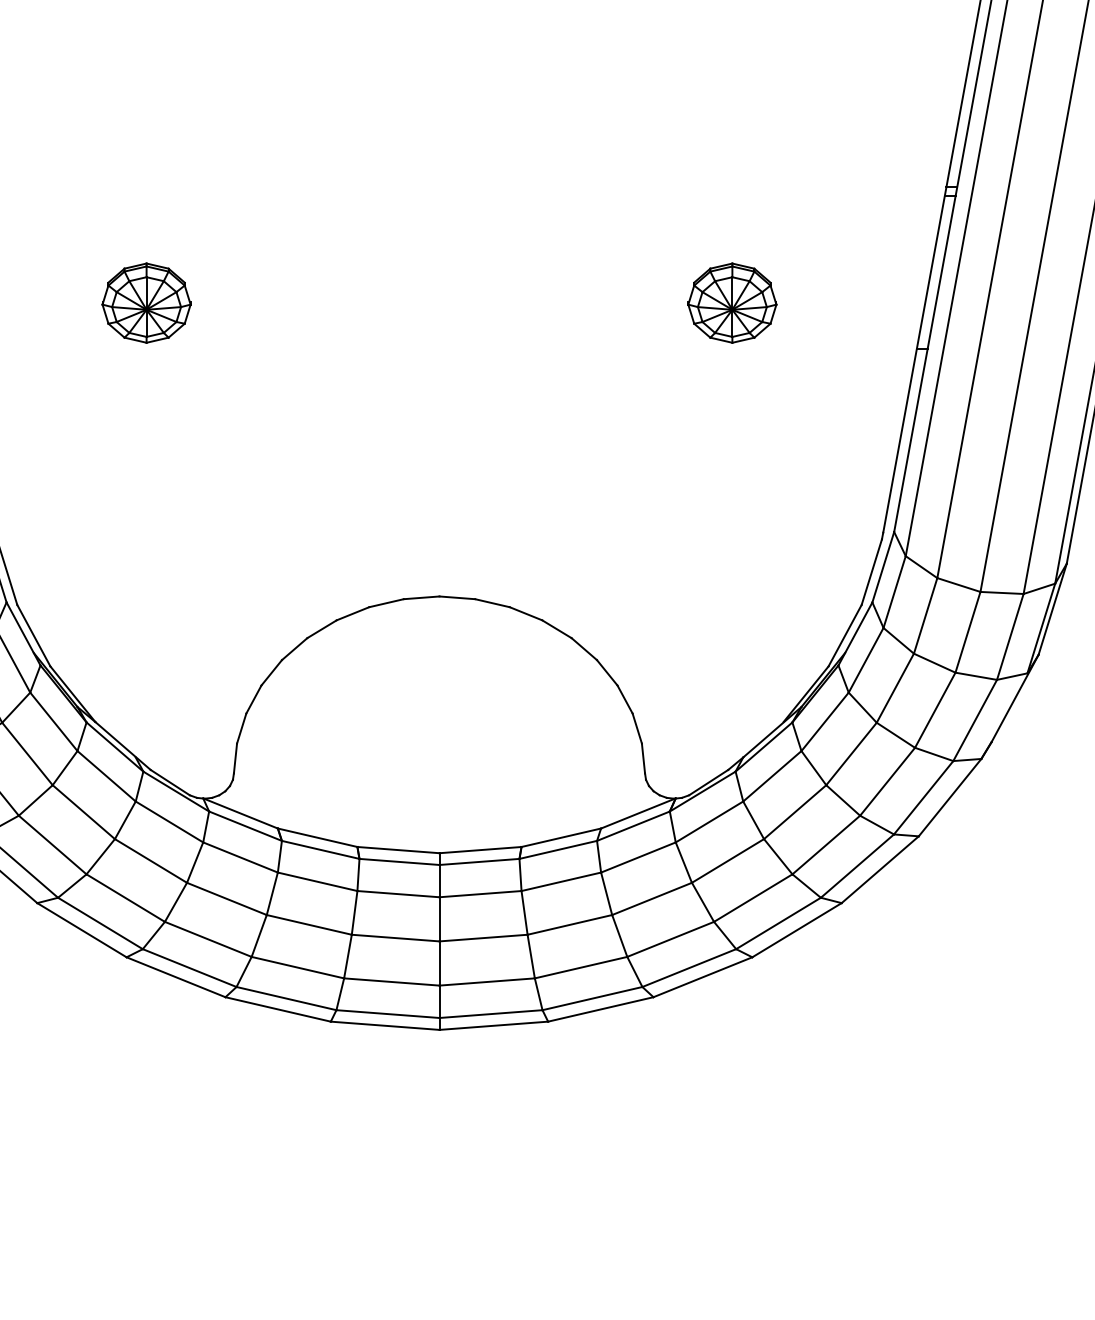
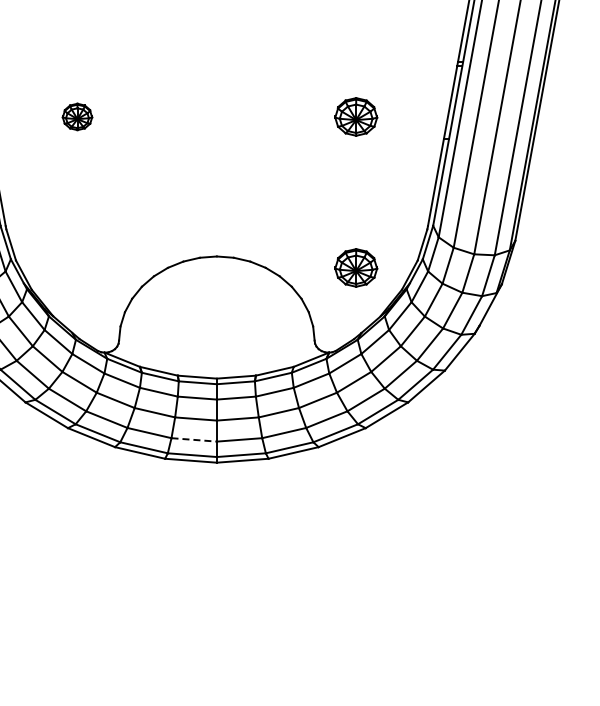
part: (146, 302) -> (77, 116), size x0.7
part: (732, 619) -> (356, 267), added
line: (392, 981) -> (194, 439), solid -> dashed

